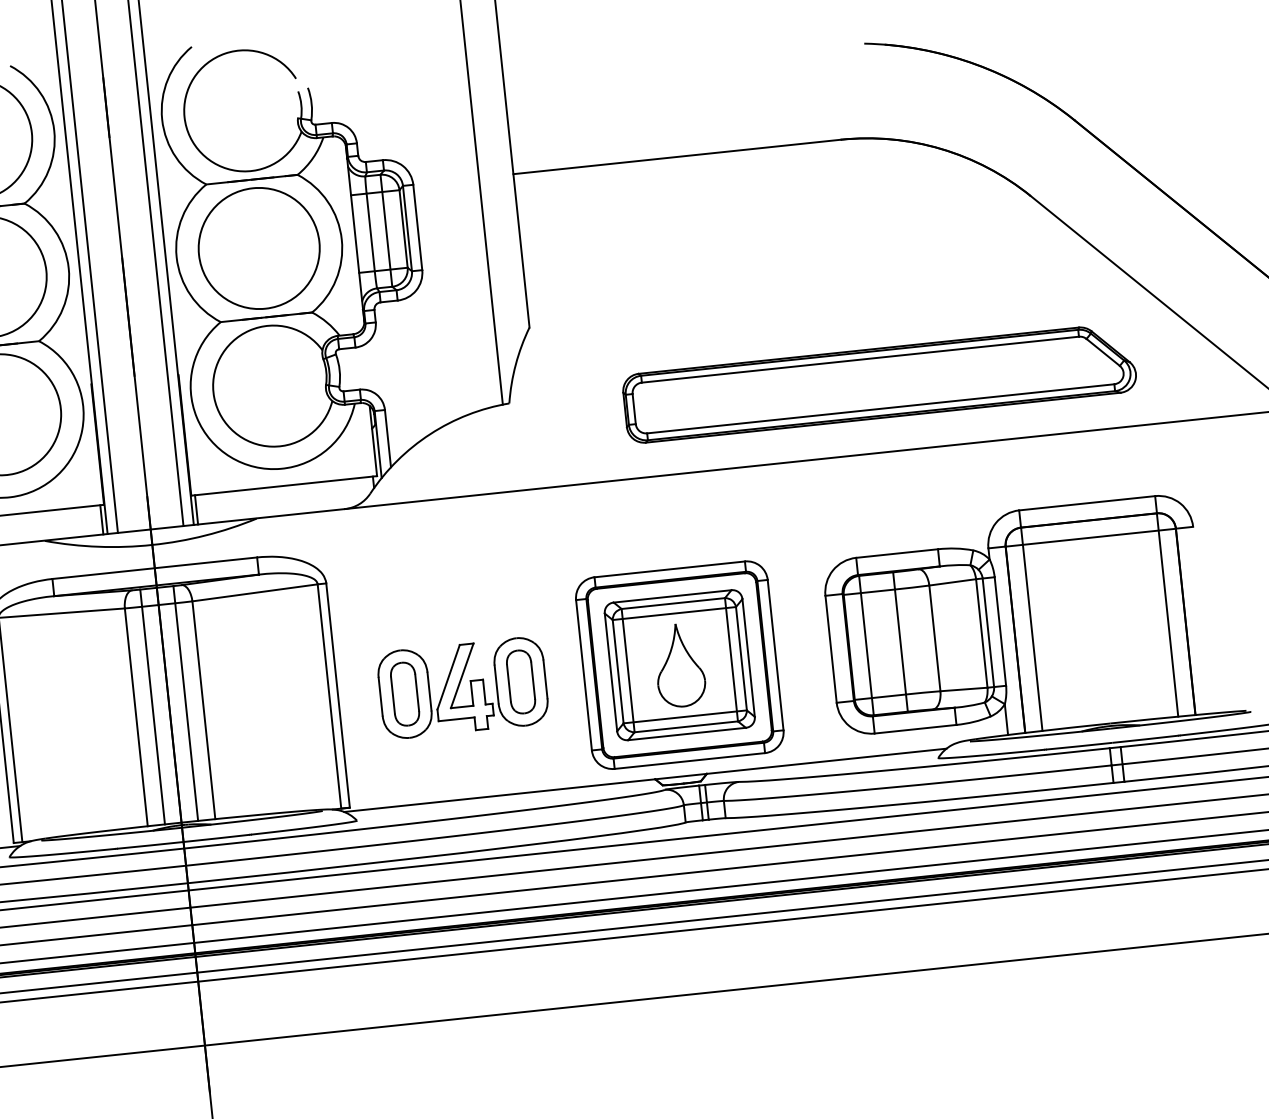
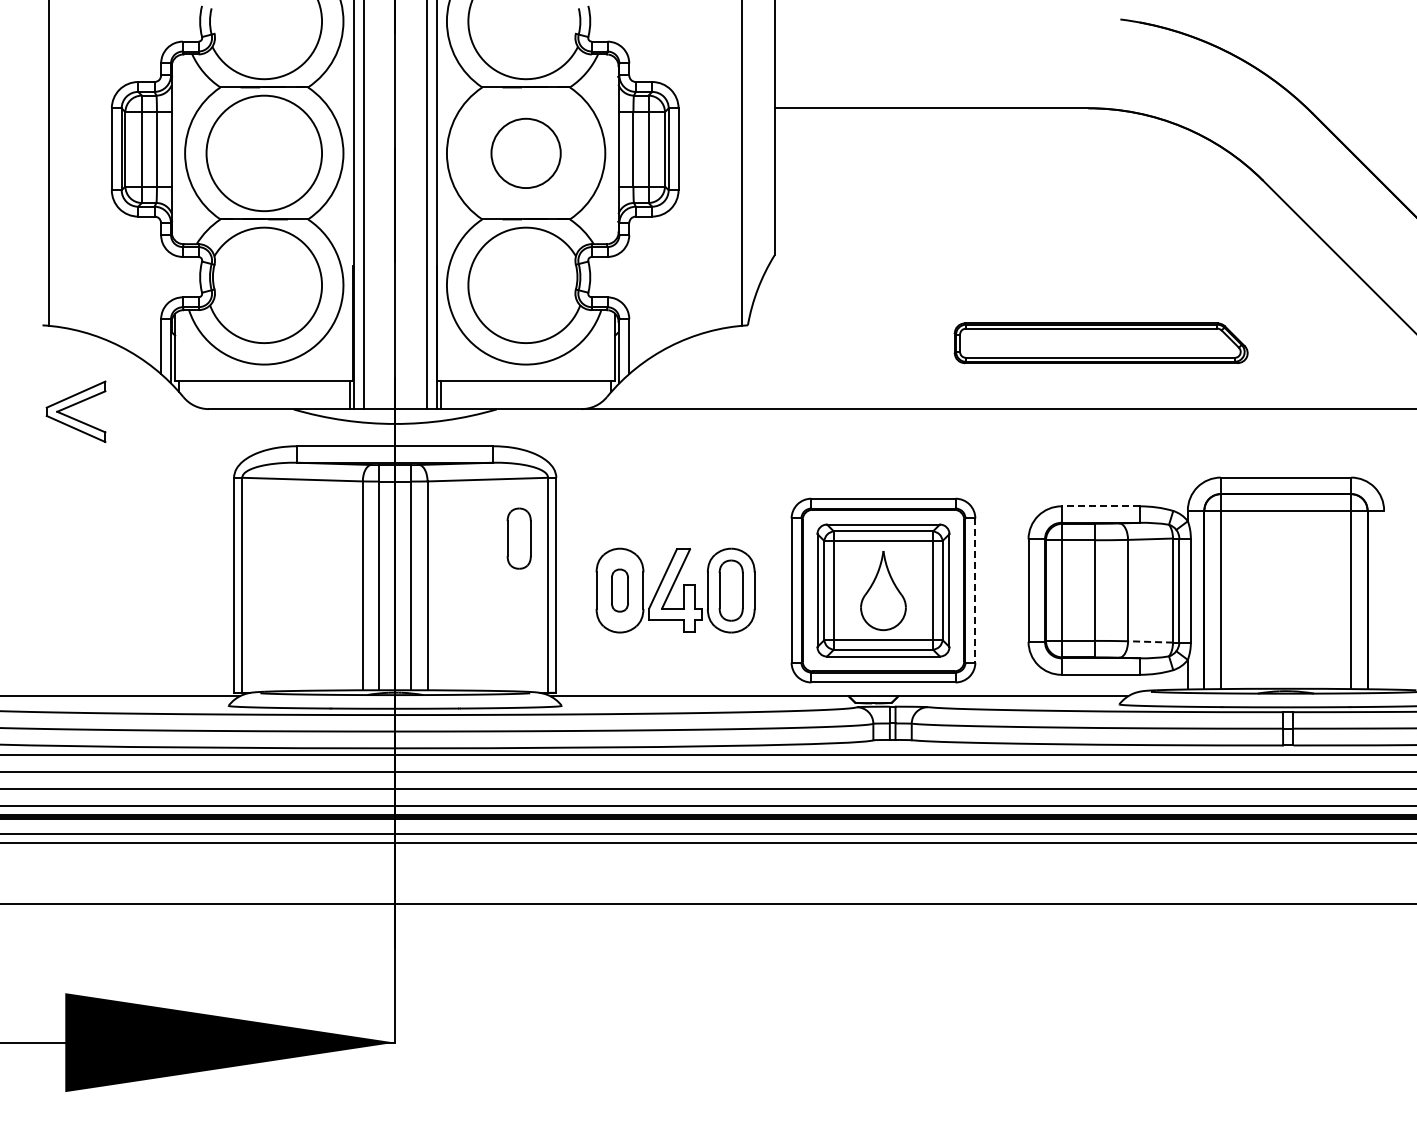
circle: (258, 248) -> (525, 153), size x0.6
part: (880, 383) -> (1101, 343), size x0.6
line: (896, 553) -> (1100, 506), solid -> dashed
part: (293, 650) -> (518, 538), added
line: (775, 656) -> (975, 591), solid -> dashed
line: (963, 689) -> (1150, 641), solid -> dashed
part: (404, 694) -> (619, 590), size x0.7

